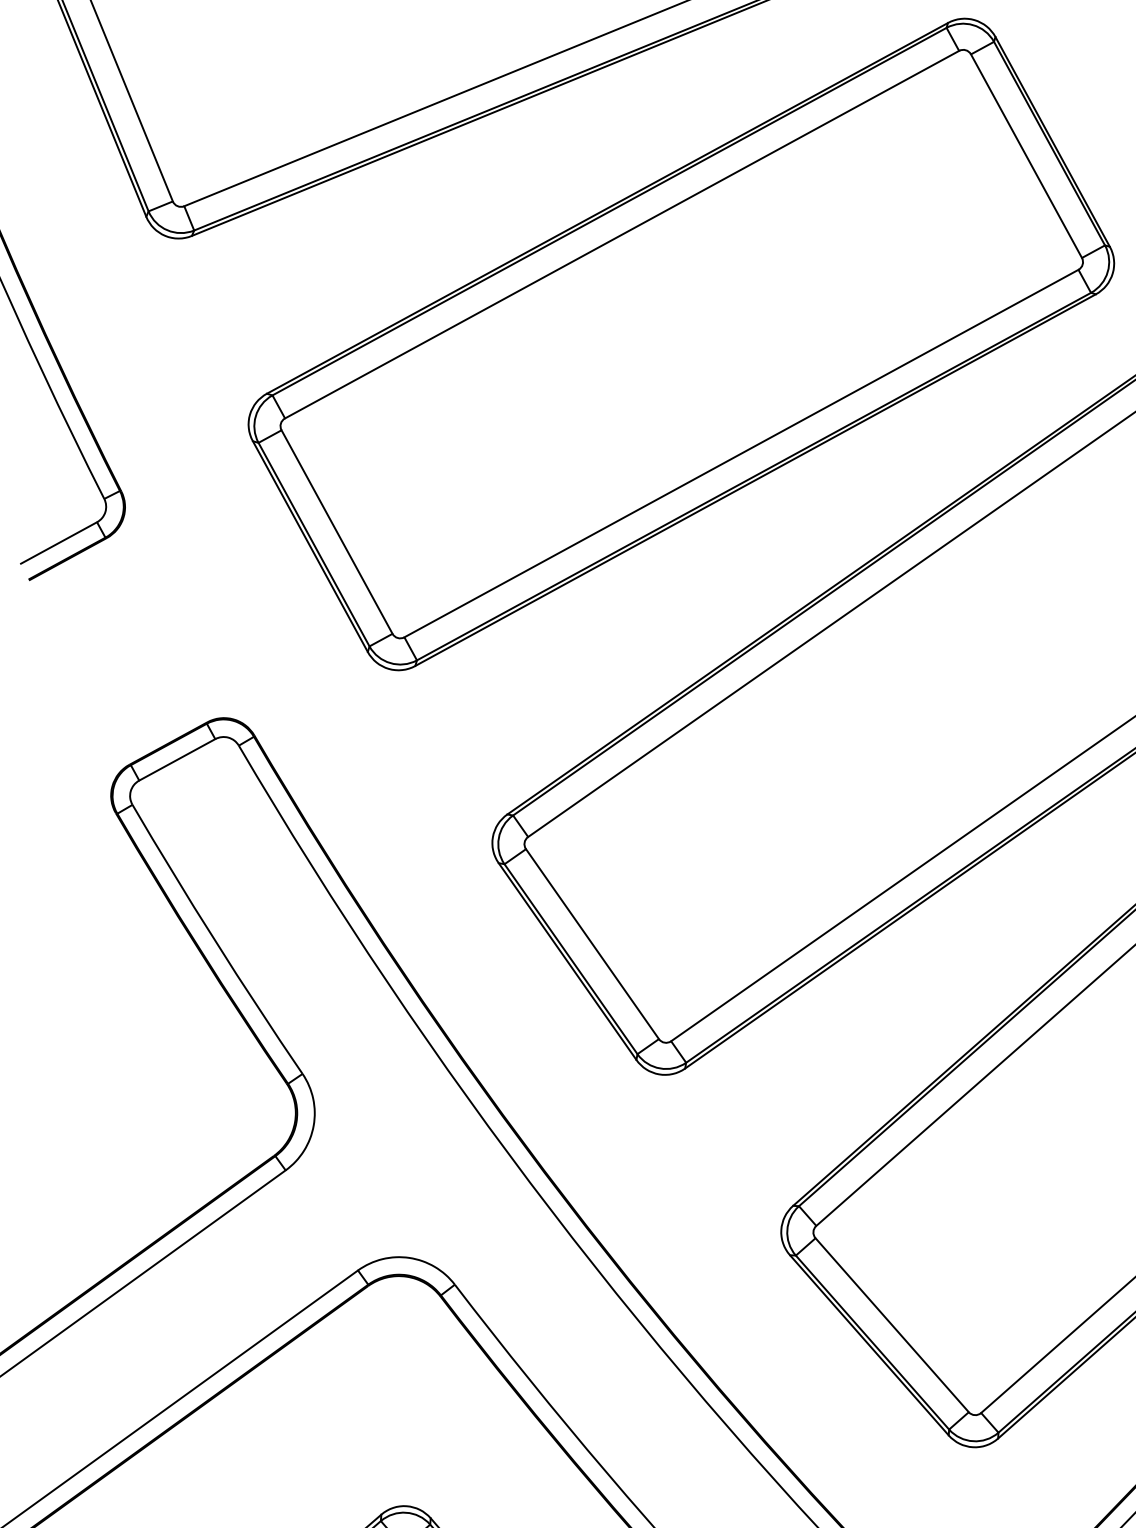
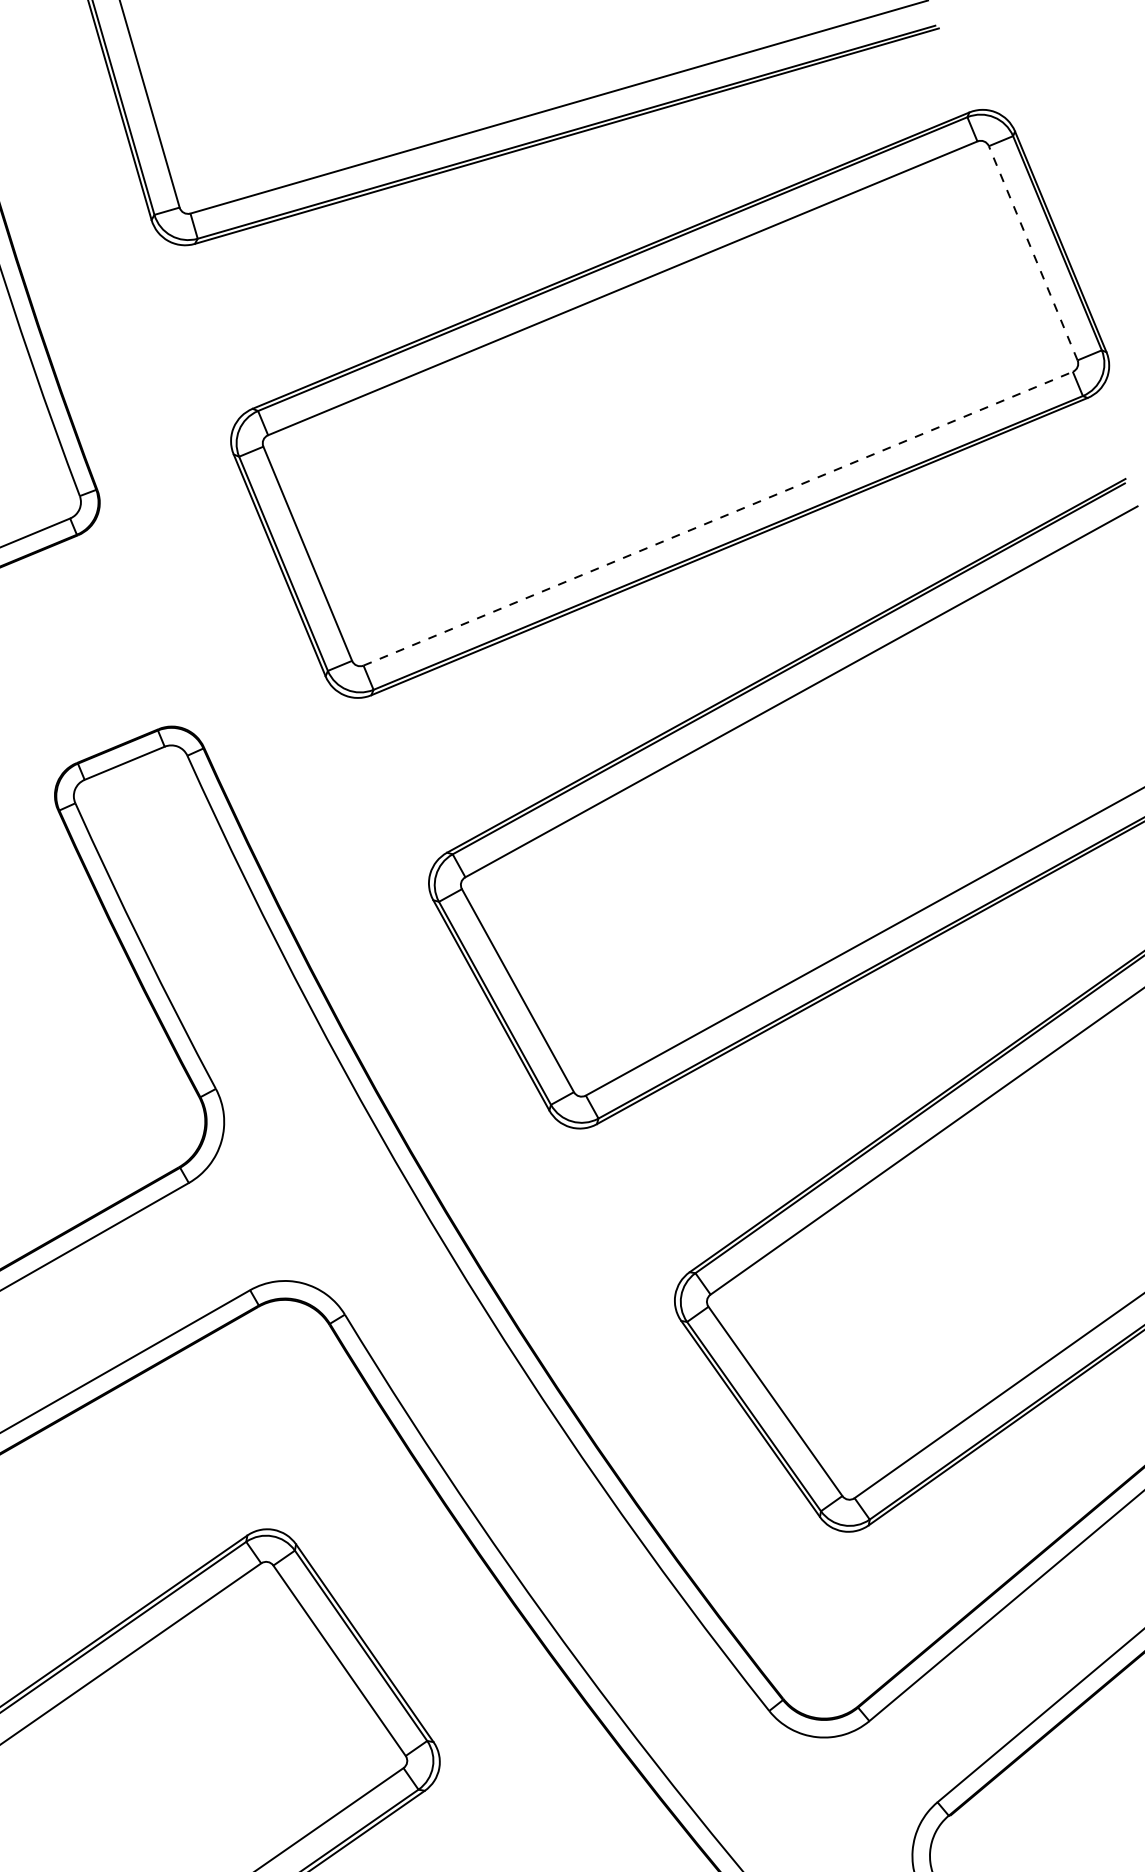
line: (1026, 156) -> (1033, 253), solid -> dashed
line: (741, 453) -> (718, 518), solid -> dashed

